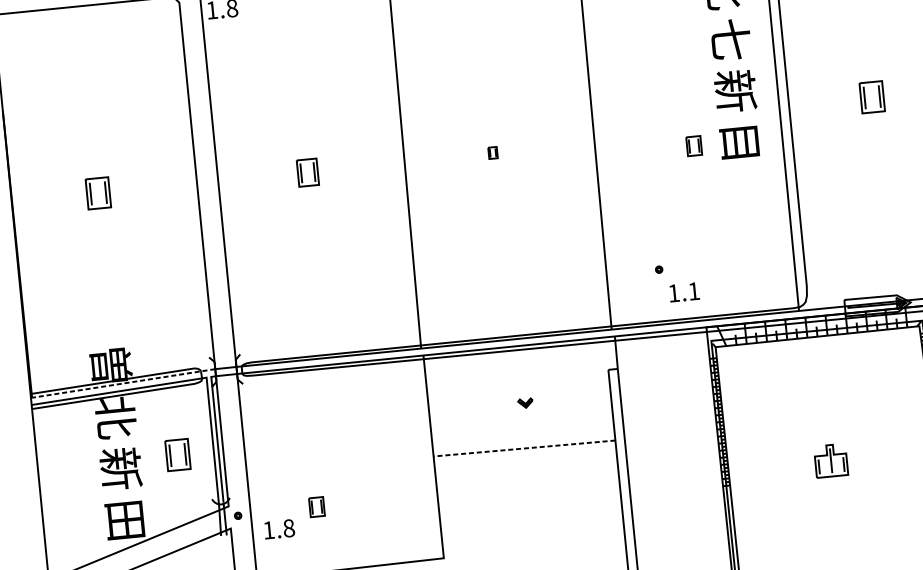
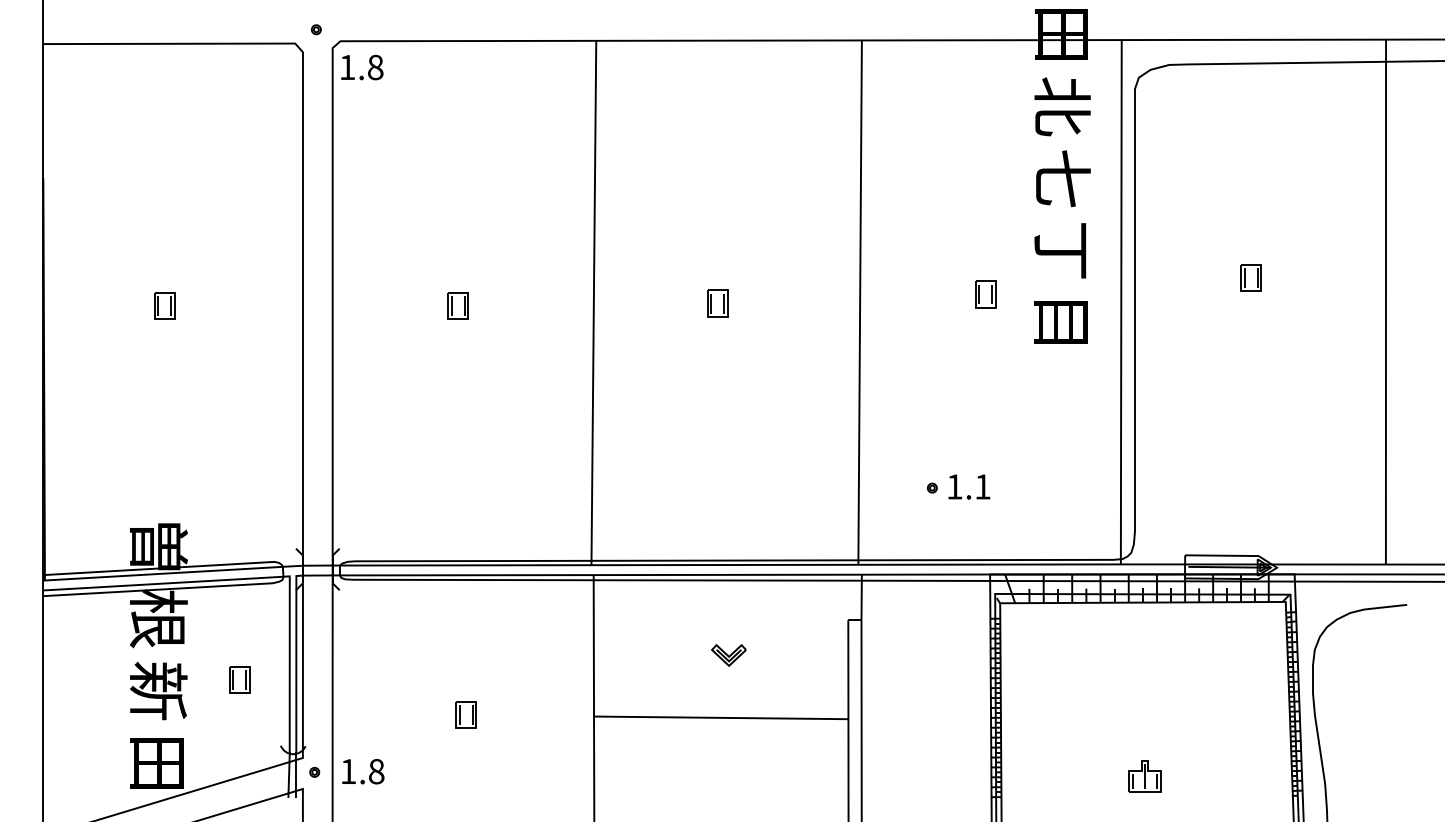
text: (735, 90) -> (1062, 250), 新 -> 丁
part: (871, 97) -> (1250, 277), size x0.62
part: (693, 146) -> (985, 294), moved
part: (492, 152) -> (717, 303), size x1.67
part: (307, 172) -> (457, 305), size x0.71
part: (98, 193) -> (164, 305), size x0.62
text: (684, 291) -> (969, 486), moved
line: (123, 383) -> (173, 573), dashed -> solid
part: (525, 403) -> (728, 655), size x1.67
text: (115, 416) -> (158, 618), 北 -> 根
line: (523, 448) -> (720, 717), dashed -> solid
part: (177, 454) -> (239, 679), size x0.62
part: (830, 460) -> (1144, 776), size x0.71
part: (316, 506) -> (465, 714), moved
text: (279, 529) -> (363, 771), moved

